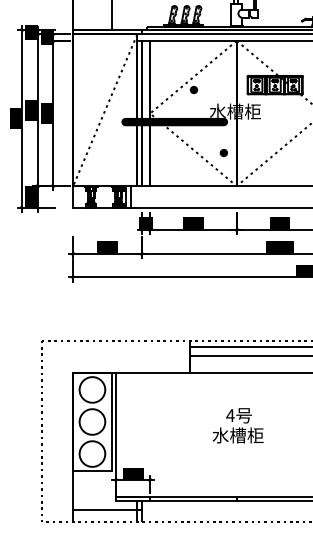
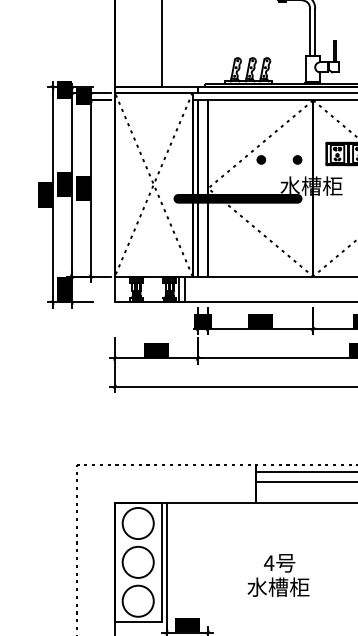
line: (105, 110) -> (154, 184), added
part: (223, 153) -> (297, 160), moved
text: (237, 425) -> (277, 575), moved

